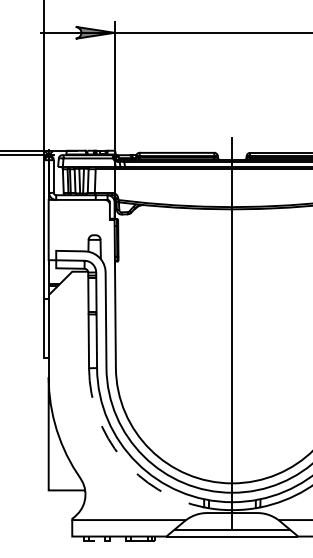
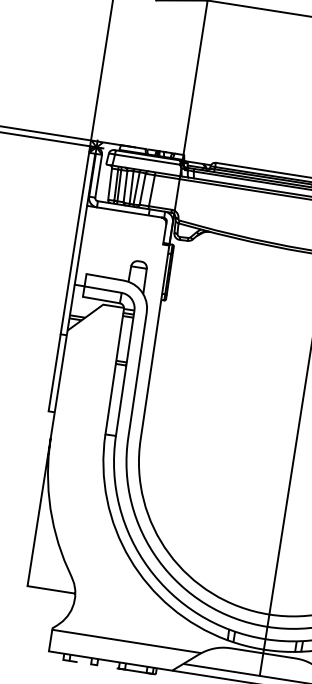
arc: (121, 458) -> (129, 559), dashed -> solid

